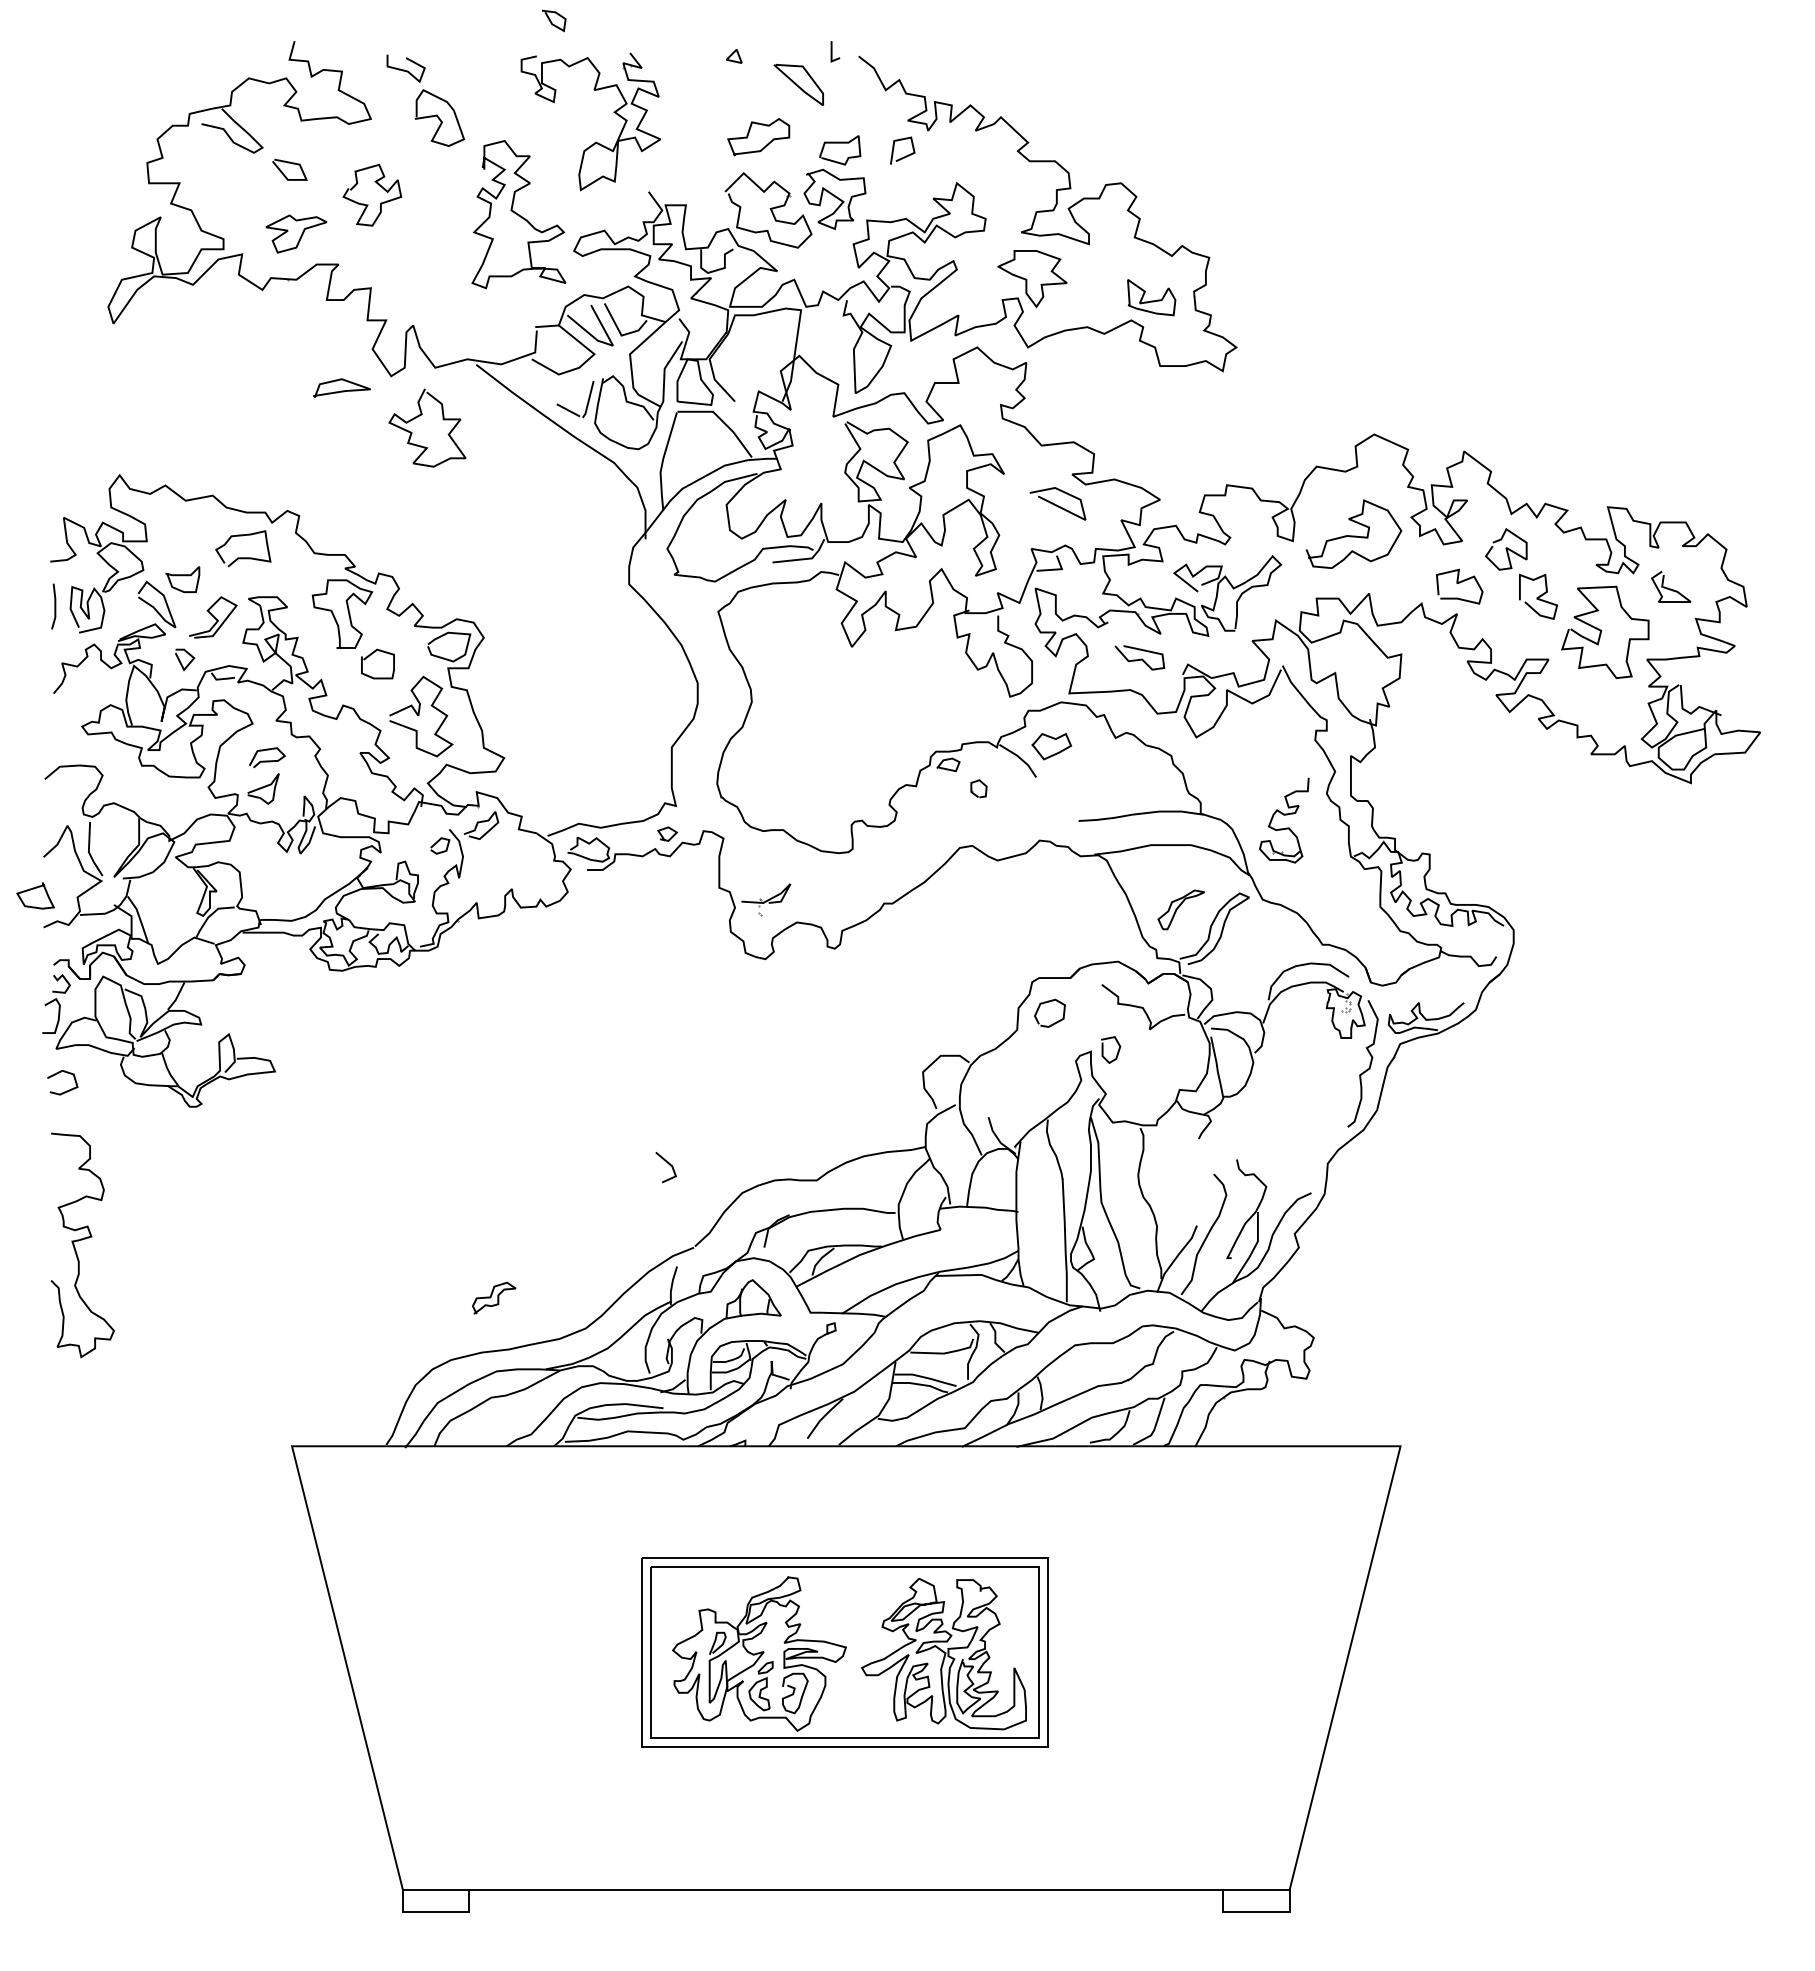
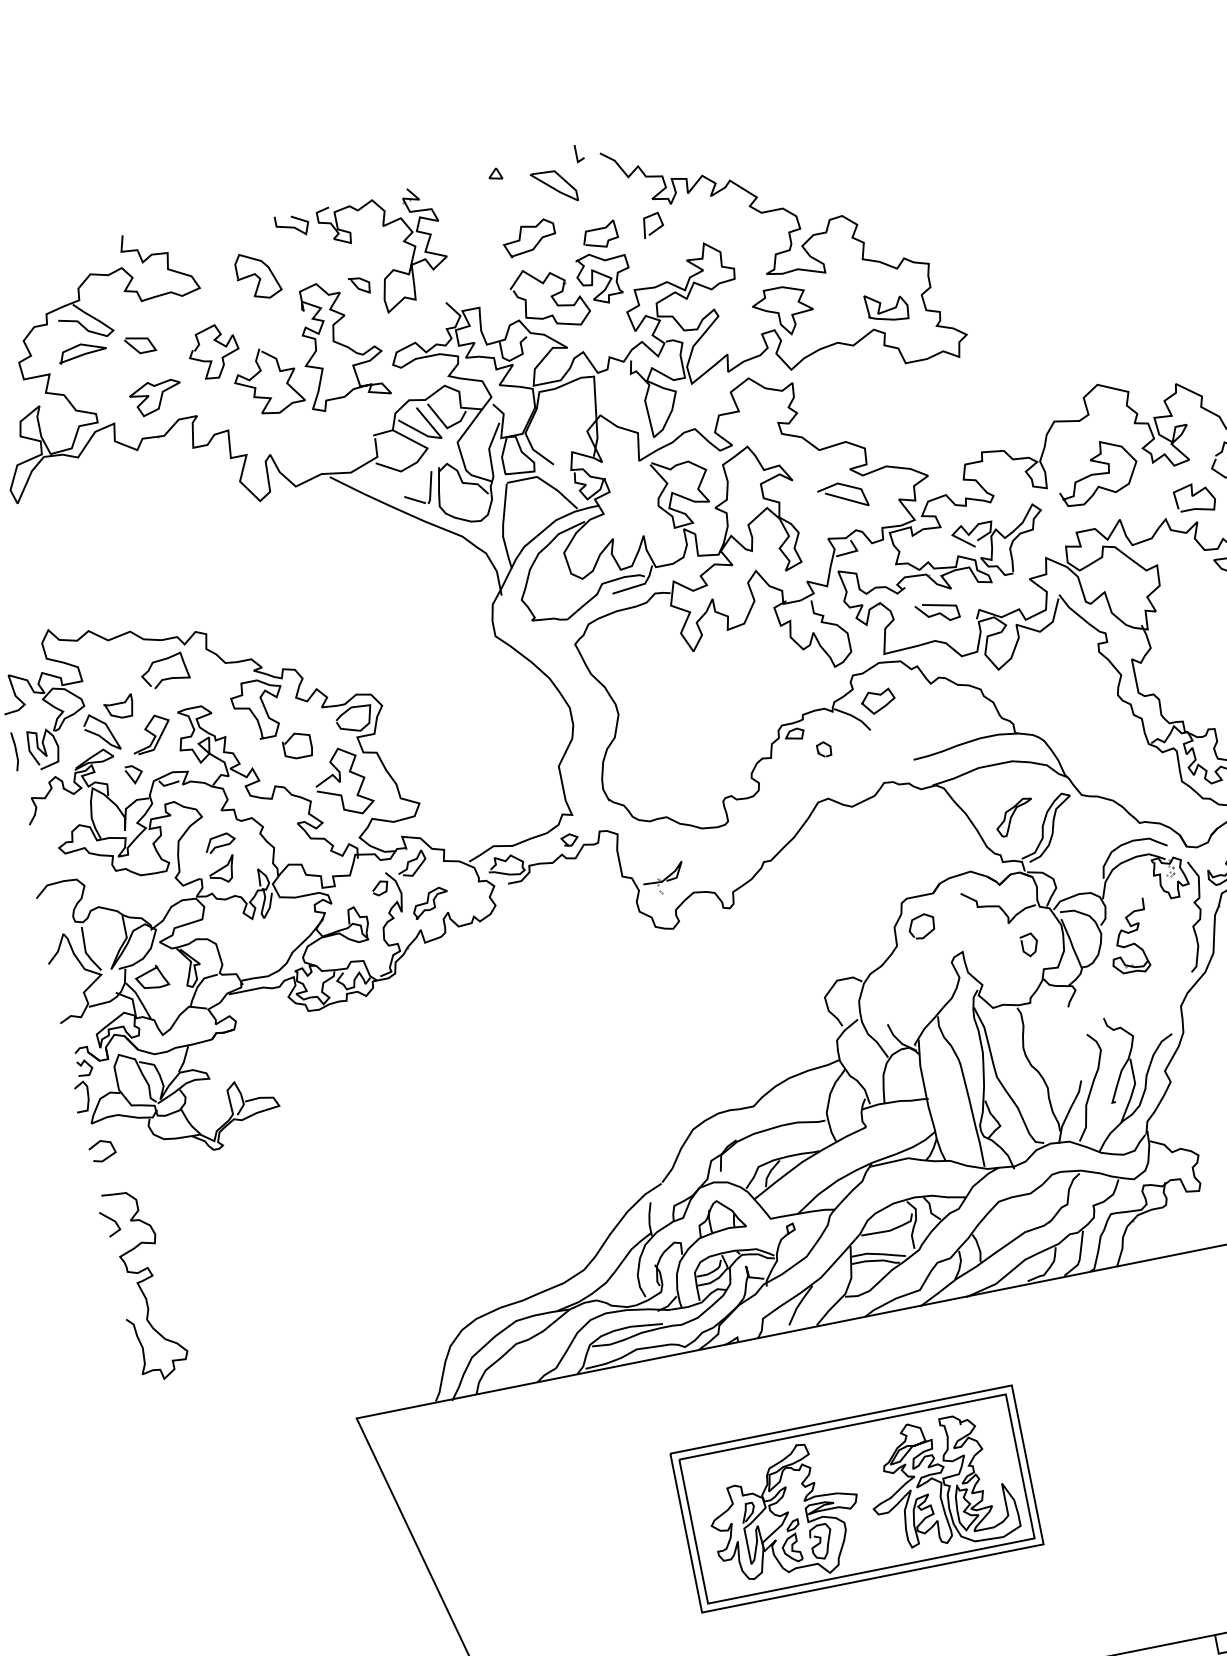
curve: (552, 22) -> (358, 287), moved
curve: (404, 69) -> (291, 226), moved
curve: (341, 390) -> (82, 353), moved
curve: (421, 415) -> (260, 371), moved
part: (1284, 820) -> (1129, 937), moved
curve: (34, 889) -> (149, 972), moved
curve: (1117, 1051) -> (1035, 945), moved
line: (668, 1164) -> (111, 1220), moved
curve: (492, 1295) -> (428, 900), moved

